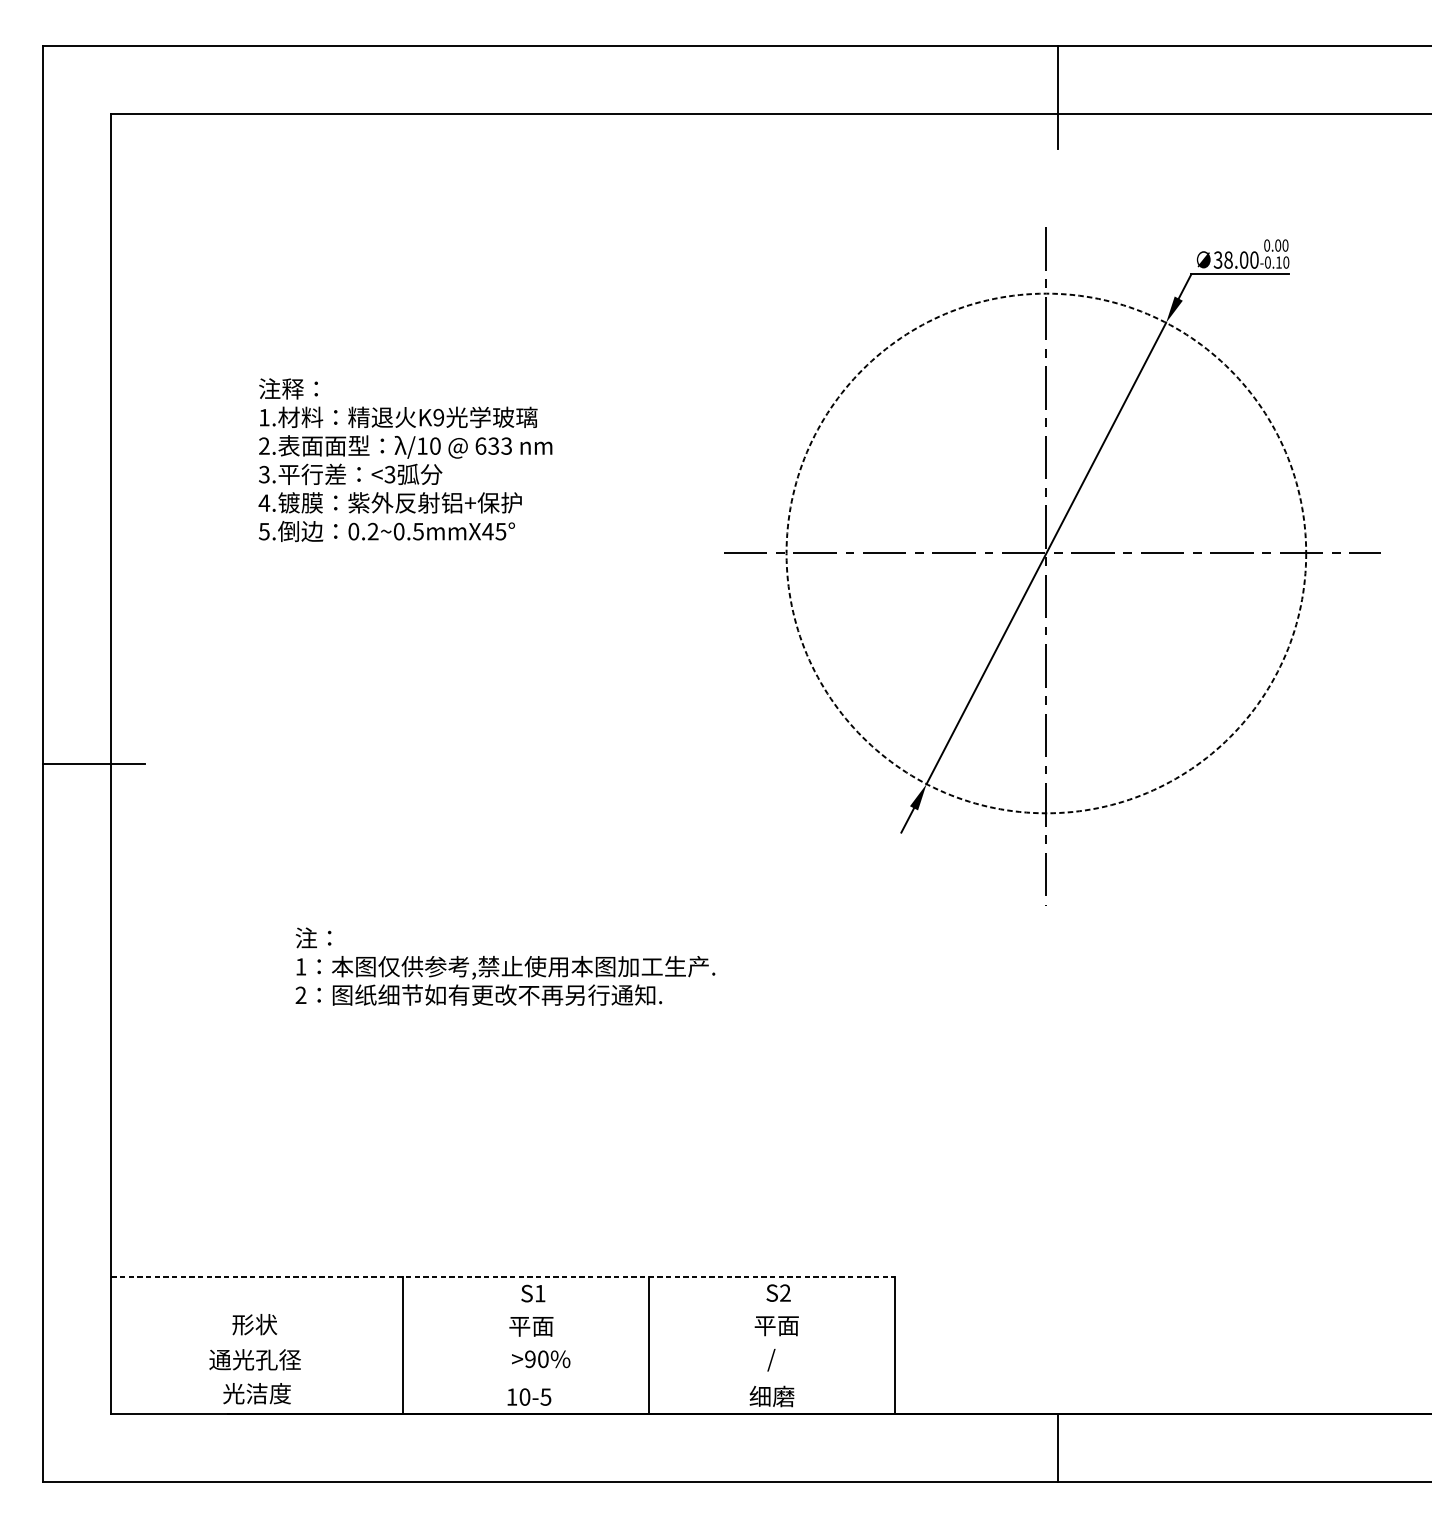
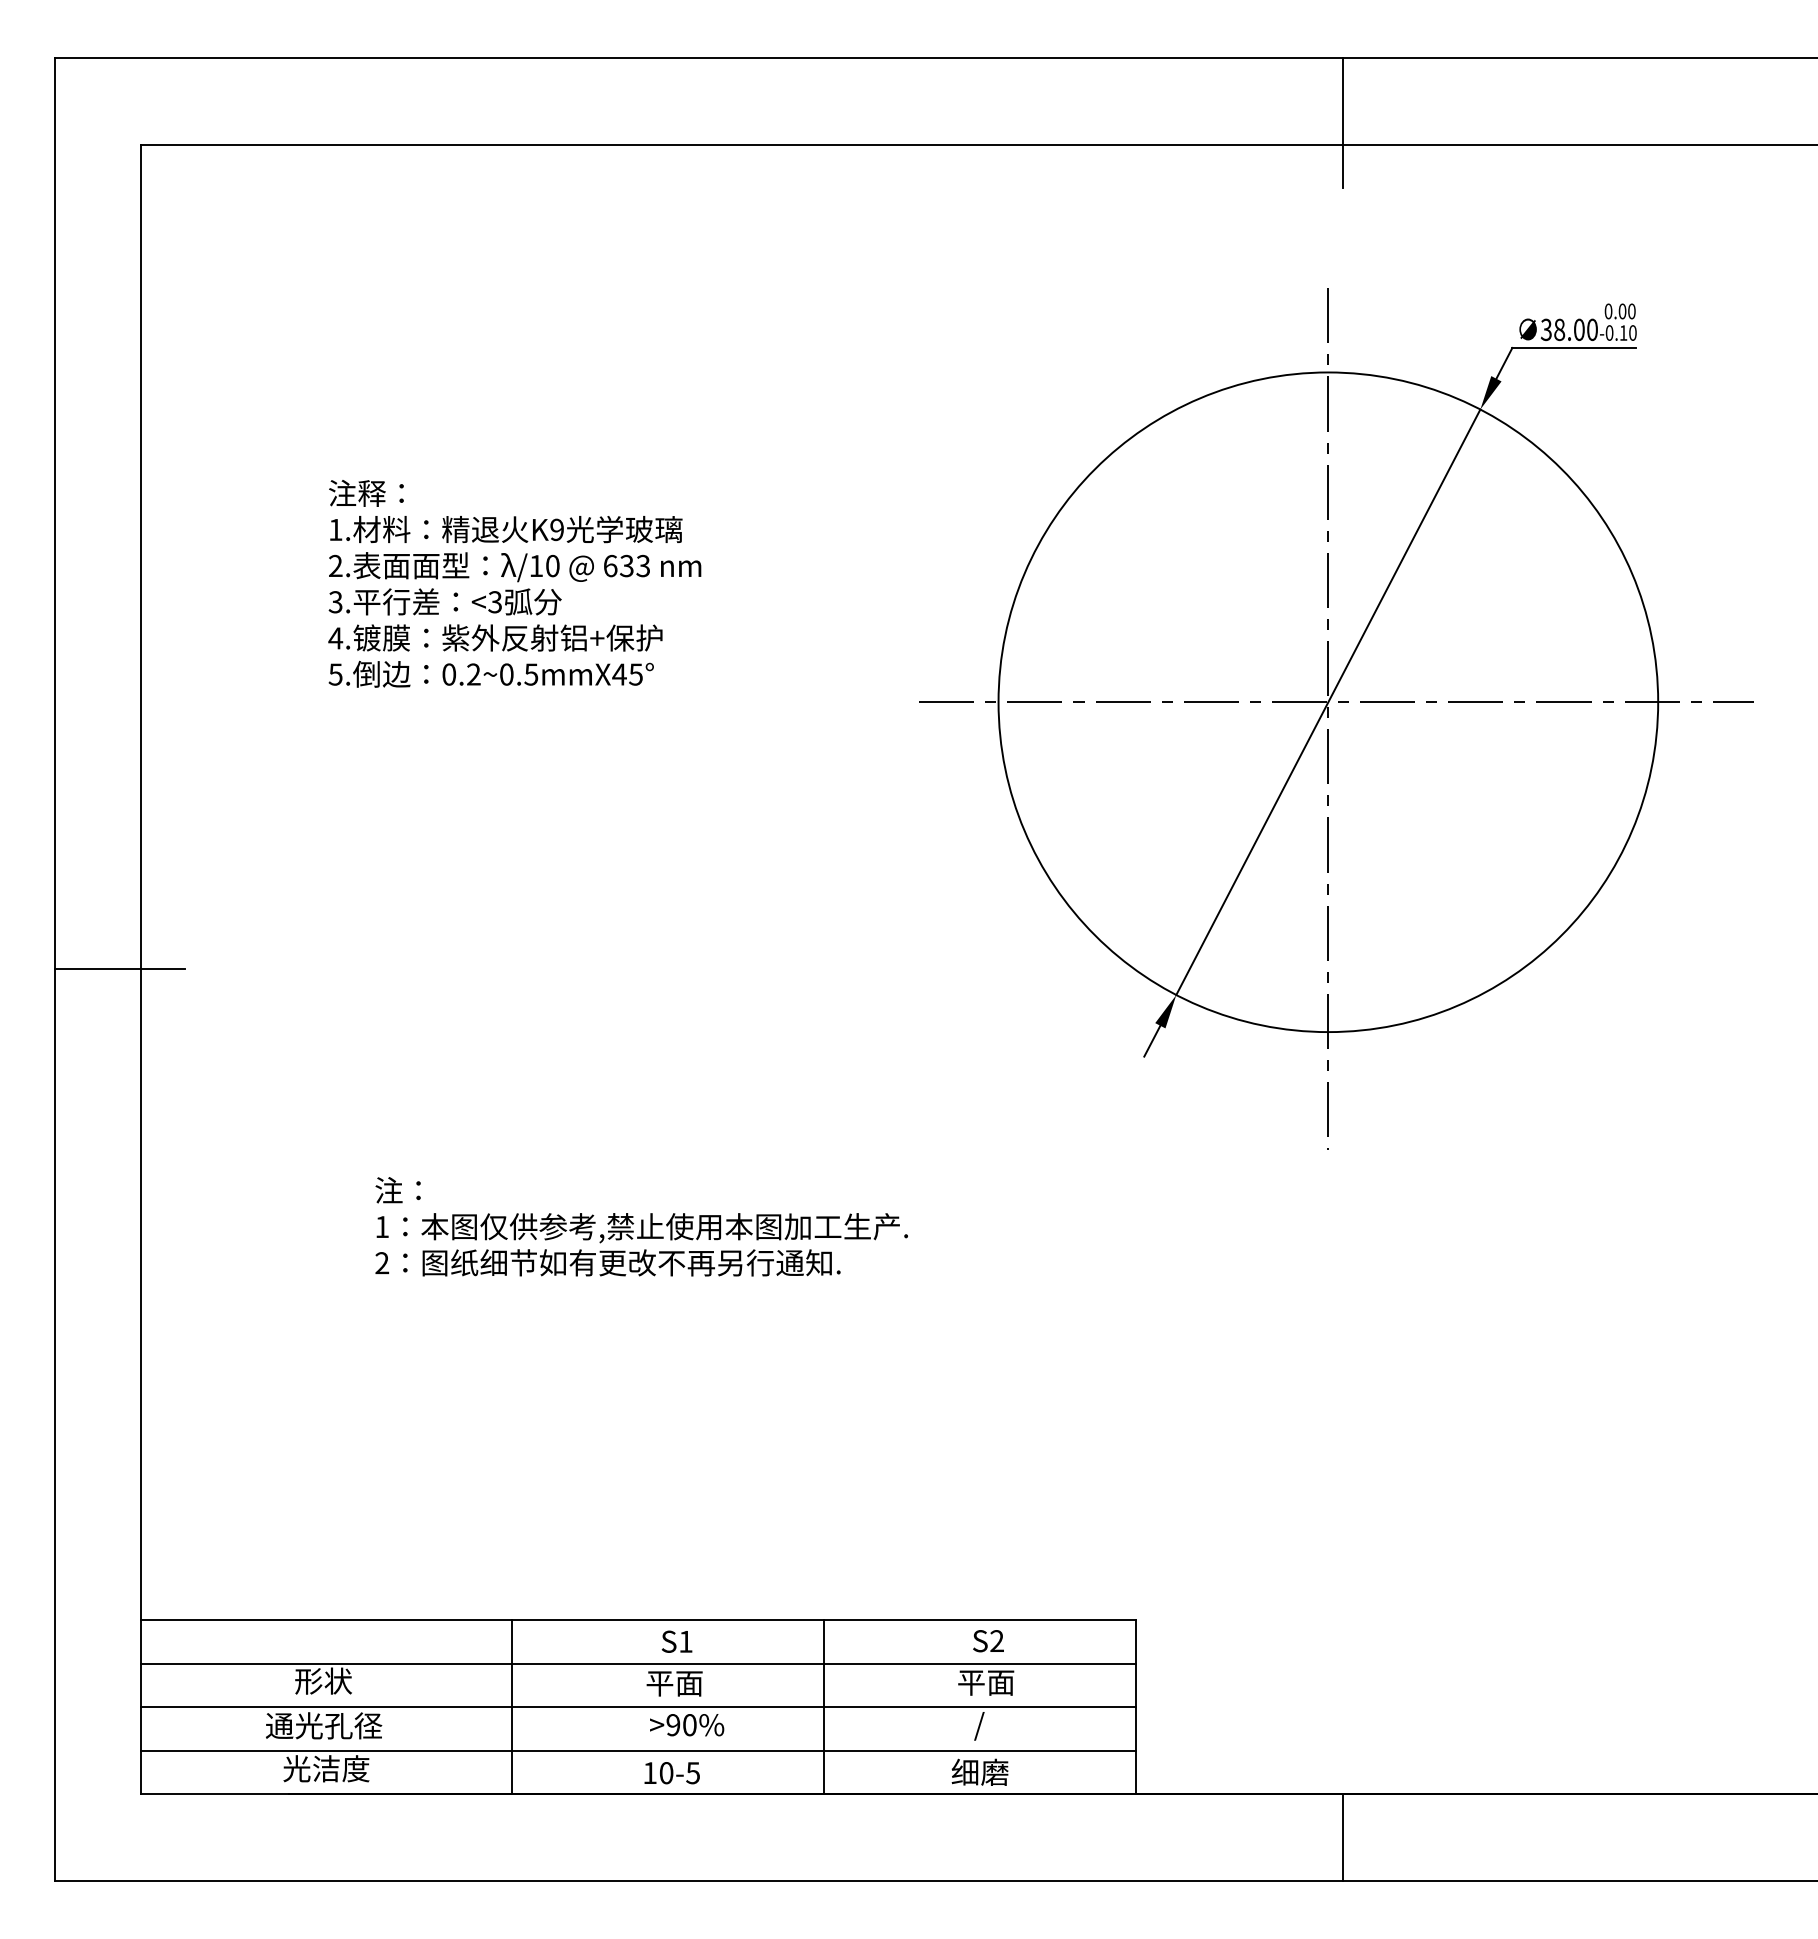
circle: (1046, 553) -> (1328, 702), dashed -> solid
line: (502, 1276) -> (638, 1620), dashed -> solid
line: (502, 1310) -> (638, 1663), added
line: (502, 1345) -> (638, 1707), added
line: (502, 1379) -> (638, 1750), added

